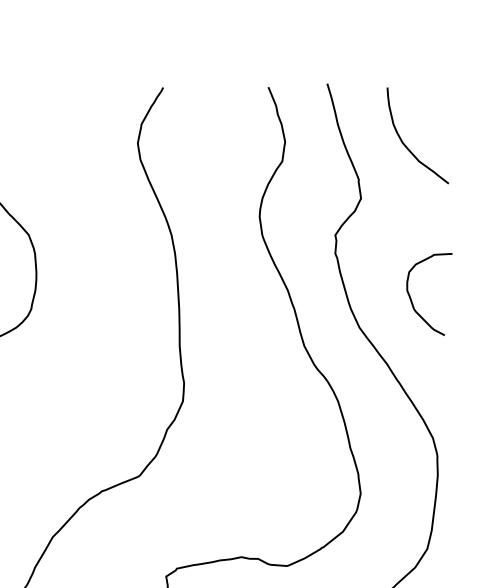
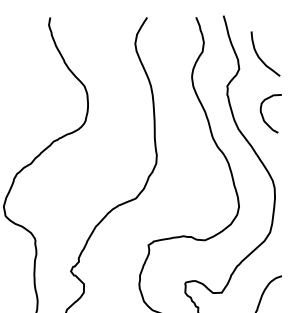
curve: (406, 143) -> (260, 57), moved

